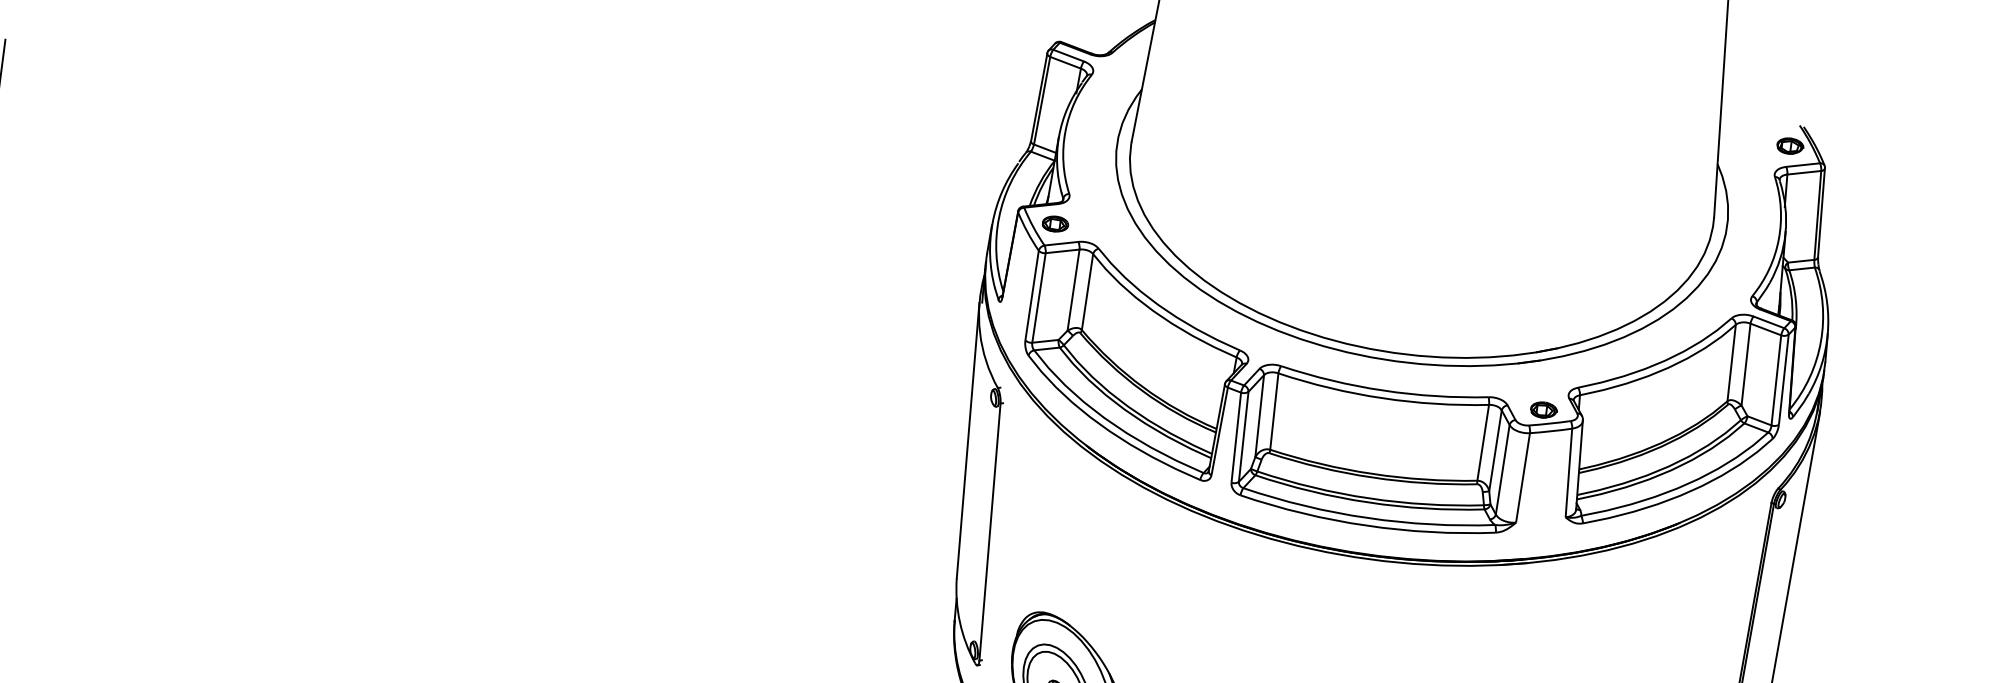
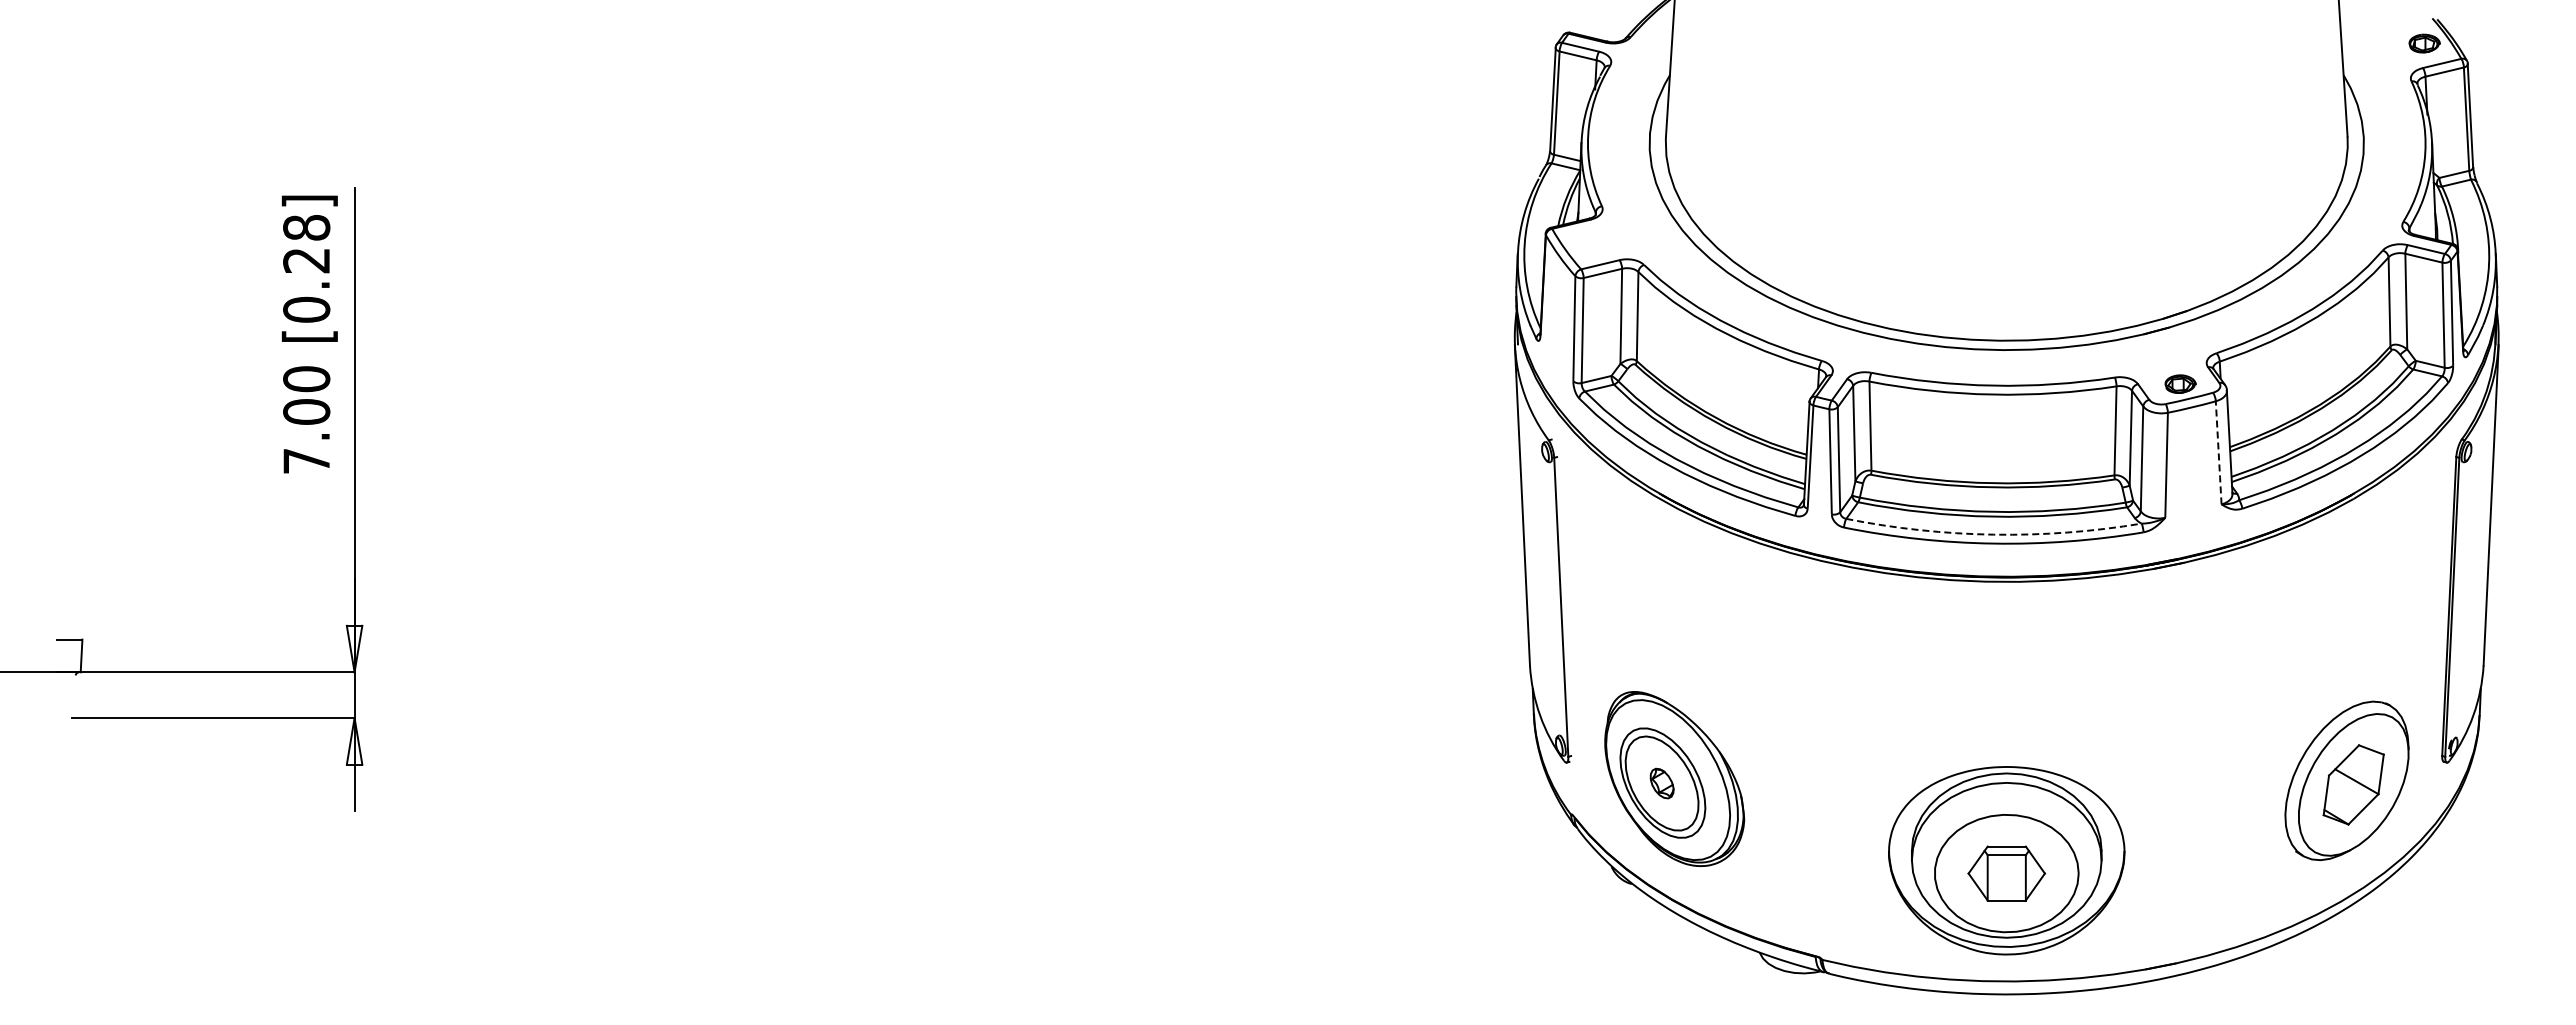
part: (1055, 223) -> (1590, 242), removed
line: (1568, 473) -> (2218, 453), solid -> dashed
arc: (1367, 517) -> (1993, 534), solid -> dashed

